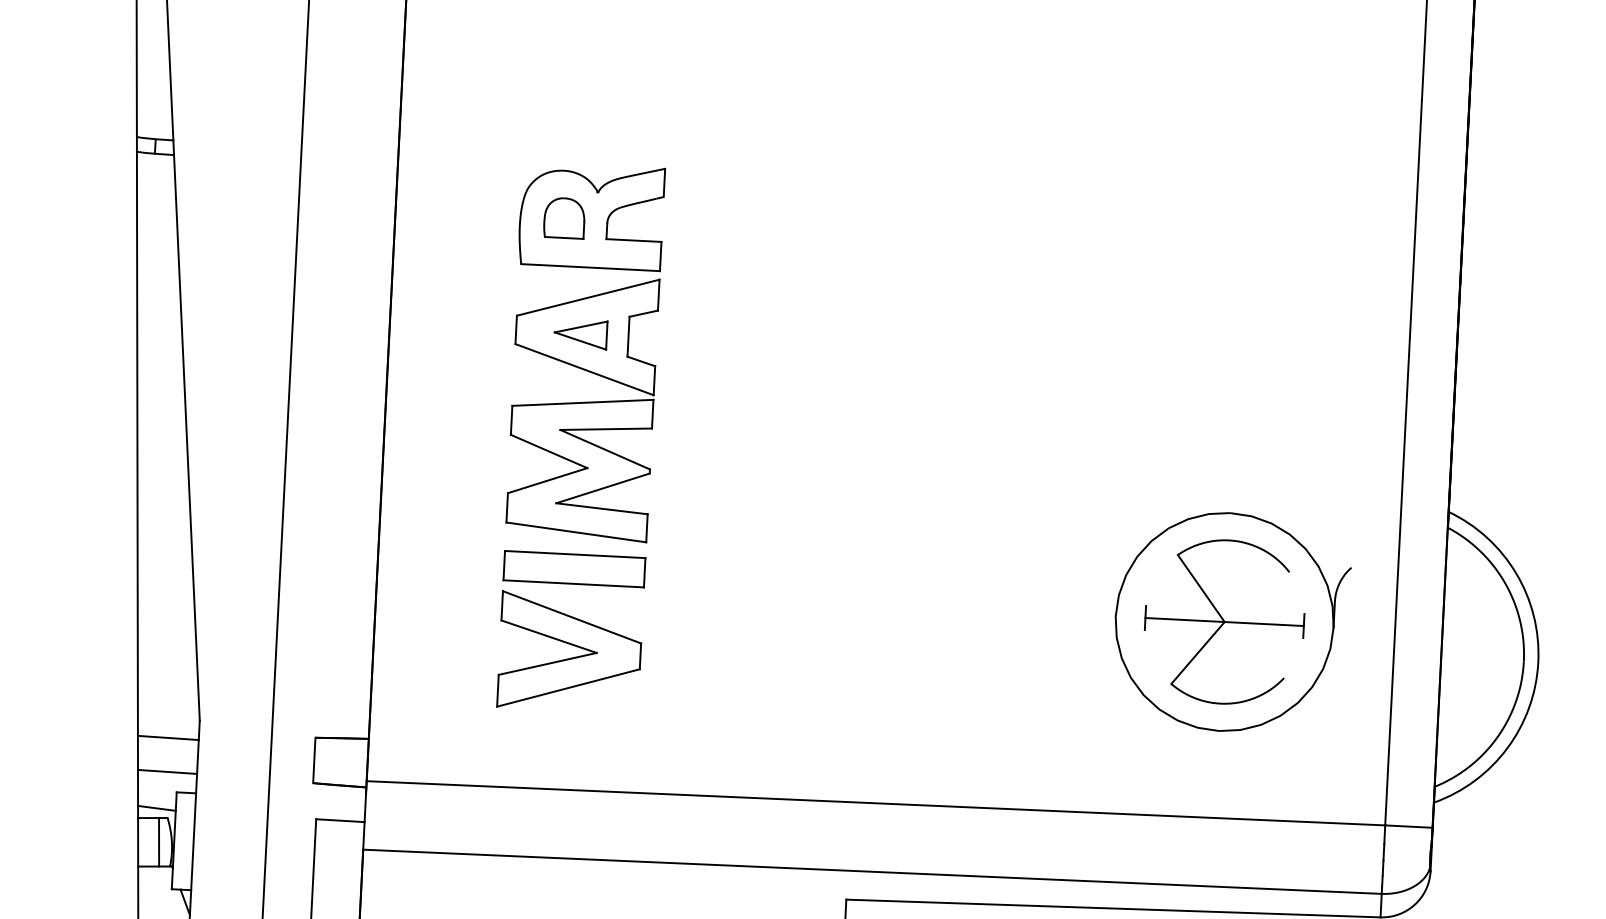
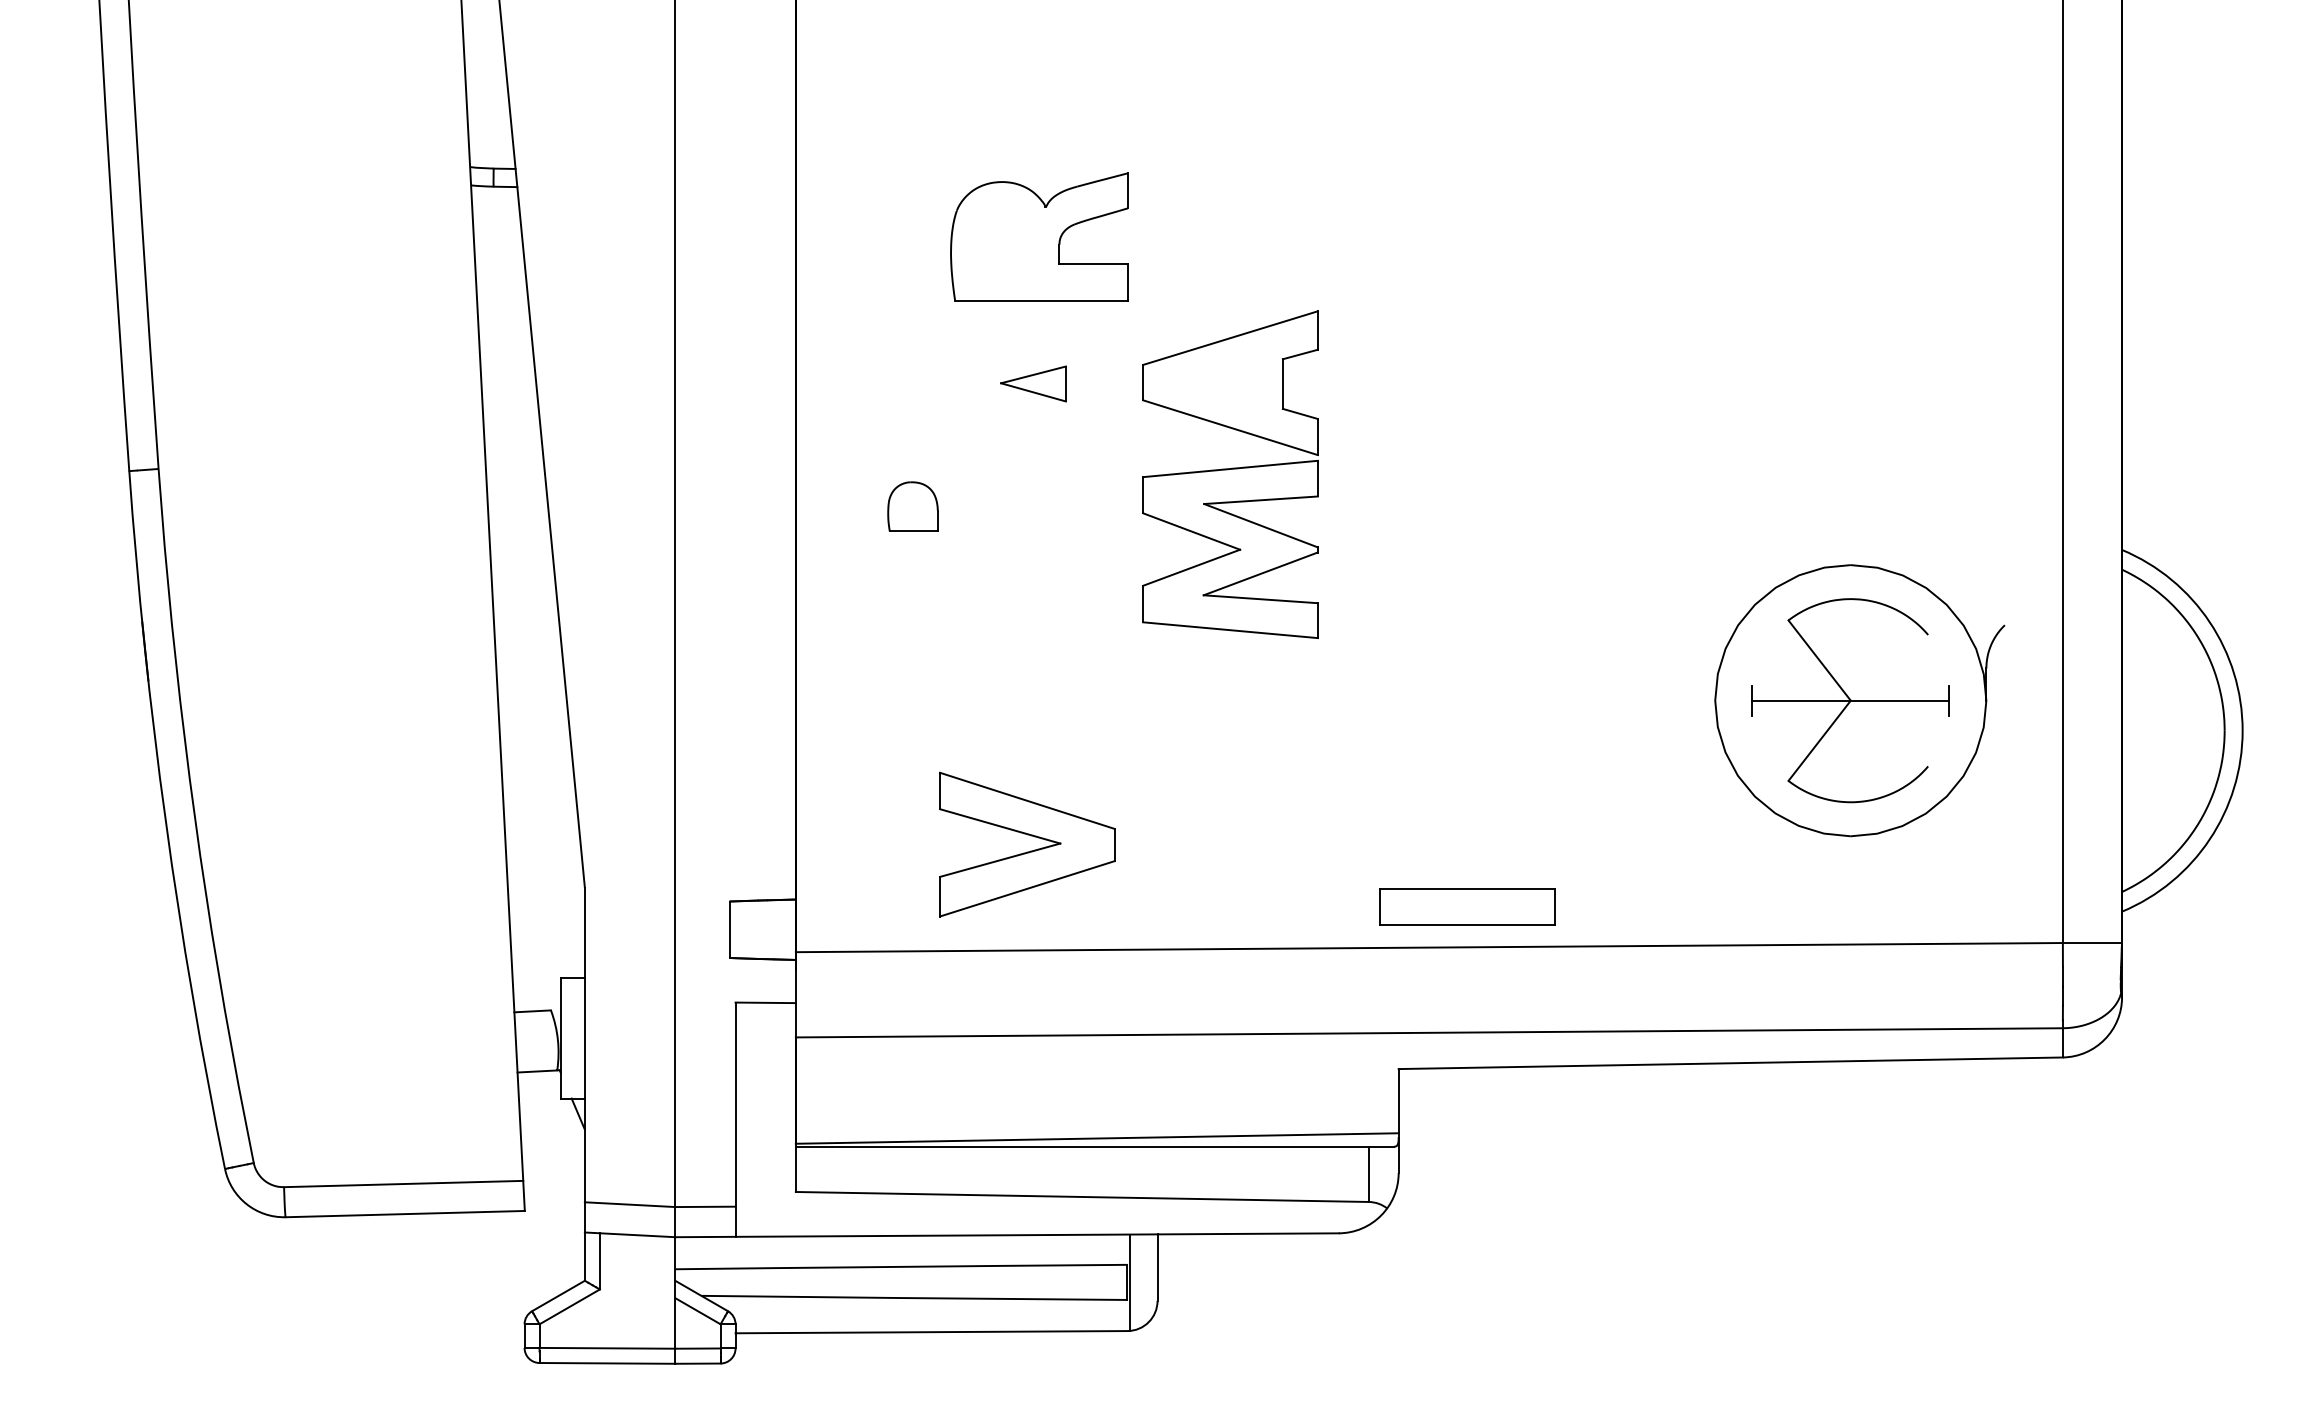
part: (564, 217) -> (912, 506), moved
part: (582, 407) -> (1230, 474), moved
part: (574, 568) -> (1467, 906), moved
part: (572, 657) -> (1030, 850), moved
line: (168, 737) -> (546, 910), removed
line: (167, 771) -> (547, 952), removed
line: (156, 808) -> (536, 999), removed
line: (158, 841) -> (541, 1040), removed

